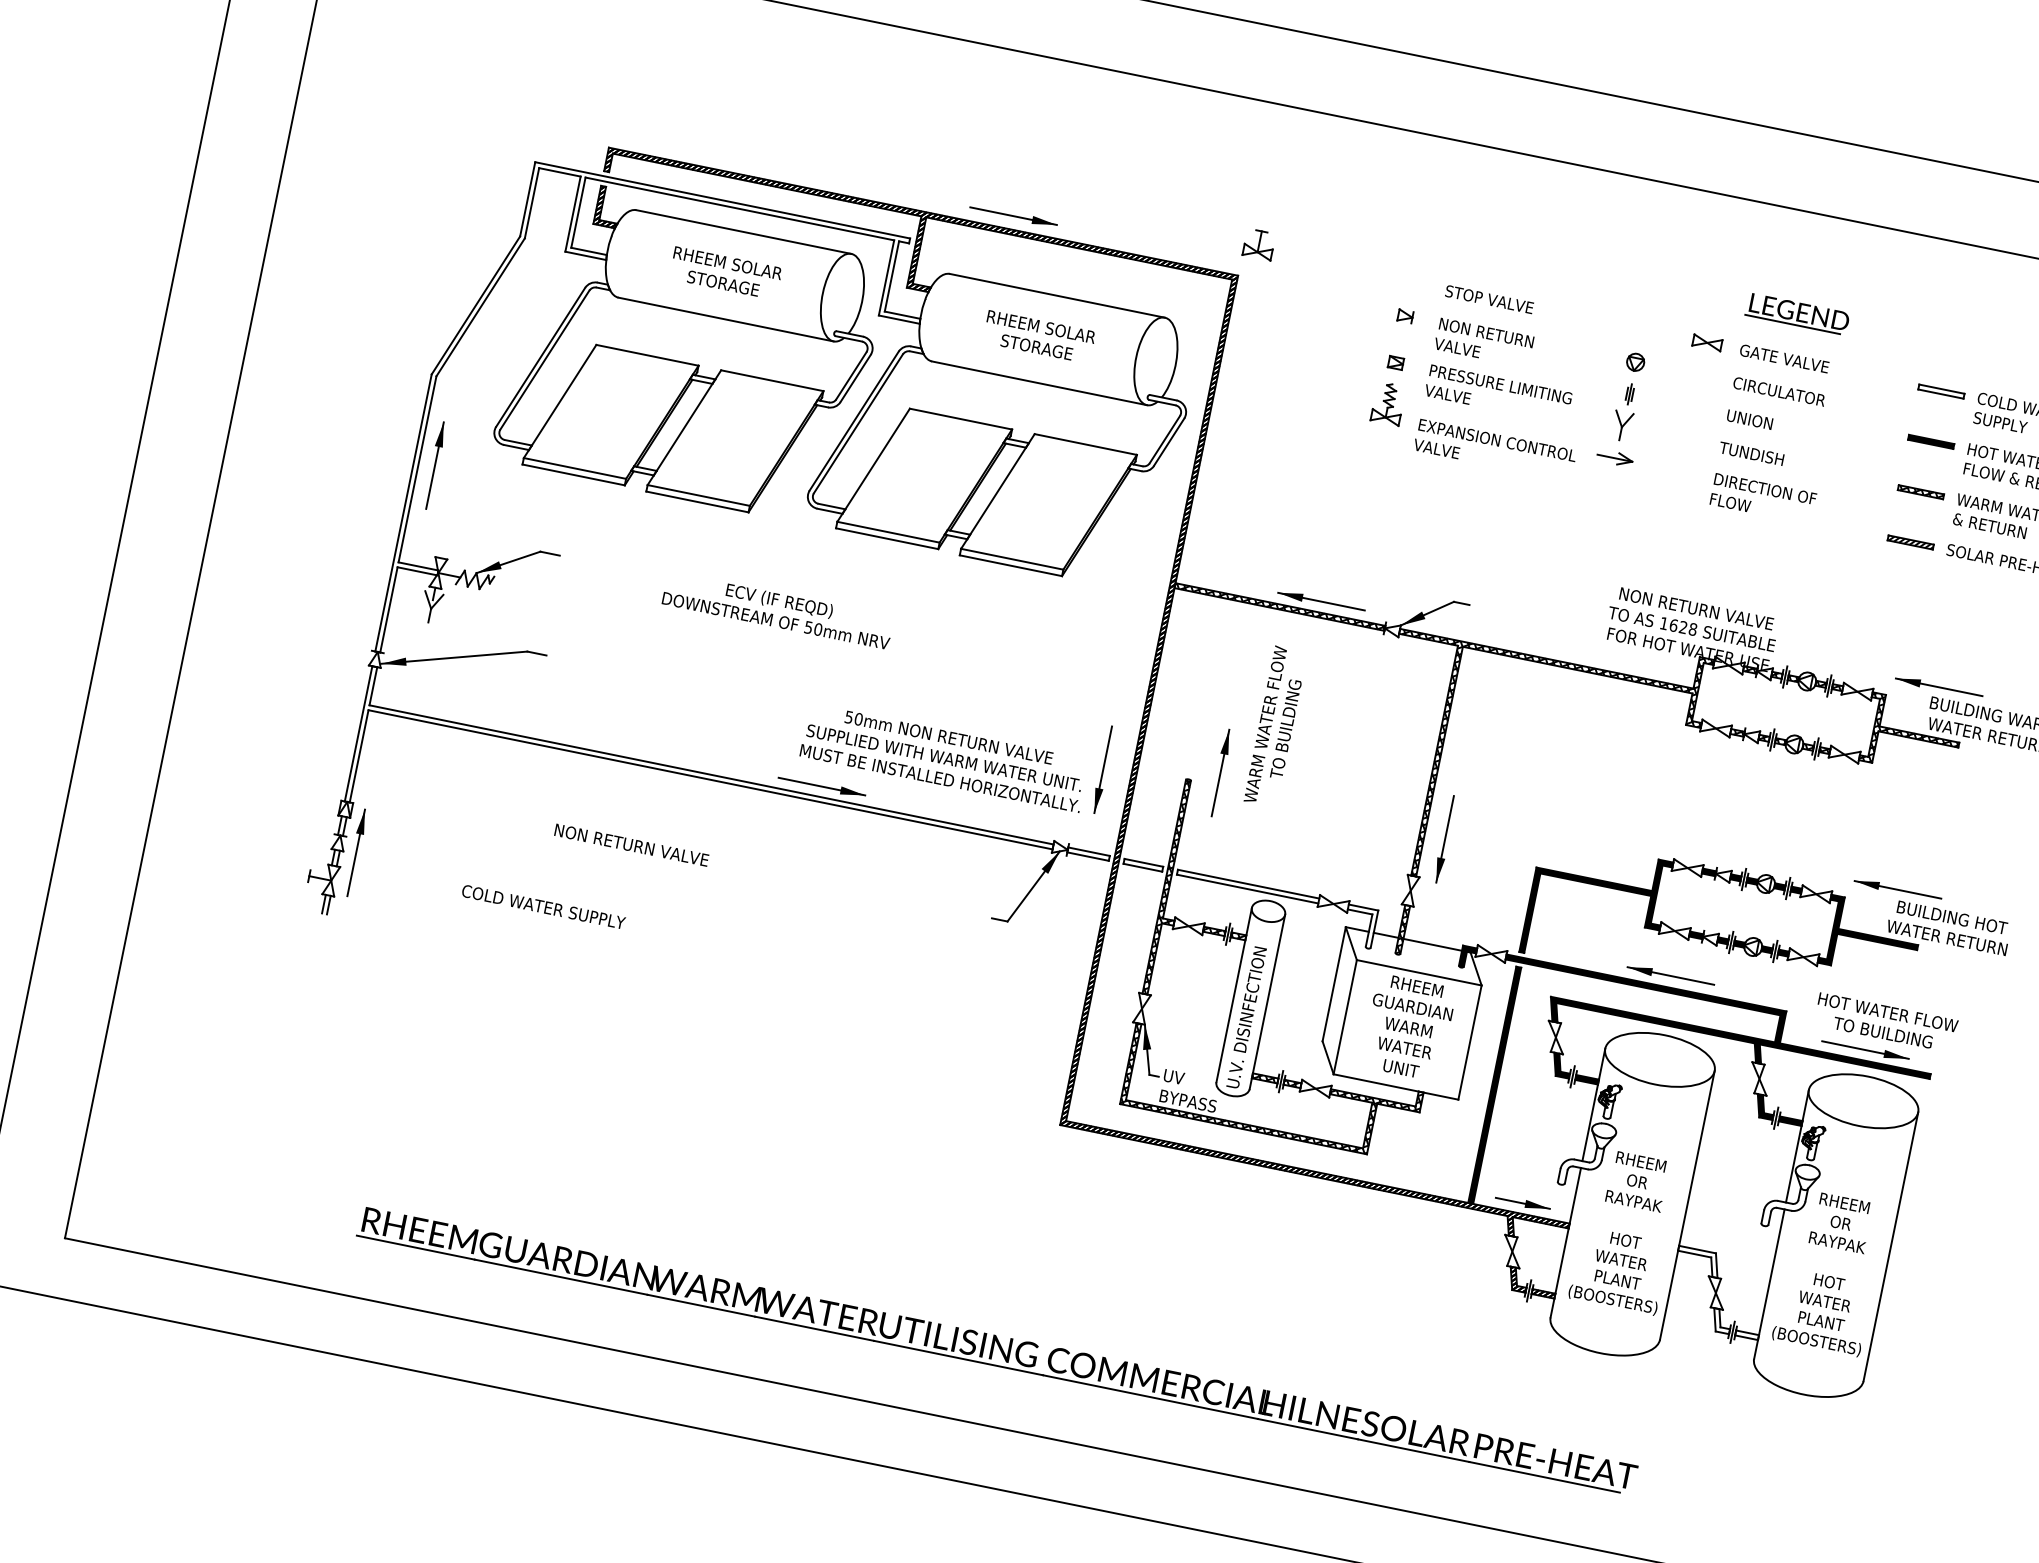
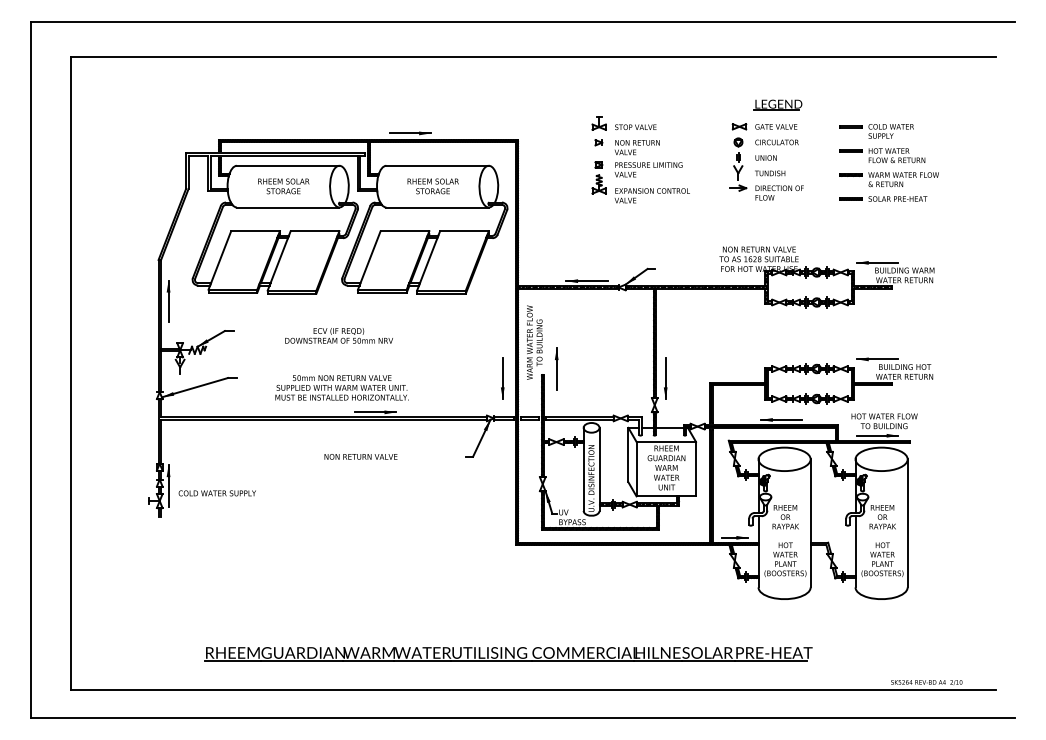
part: (1257, 244) -> (598, 123), moved
part: (1626, 408) -> (738, 164), moved
text: (1275, 726) -> (534, 342), moved
text: (943, 757) -> (341, 387), moved
text: (630, 844) -> (360, 456), moved
text: (541, 906) -> (216, 493), moved

